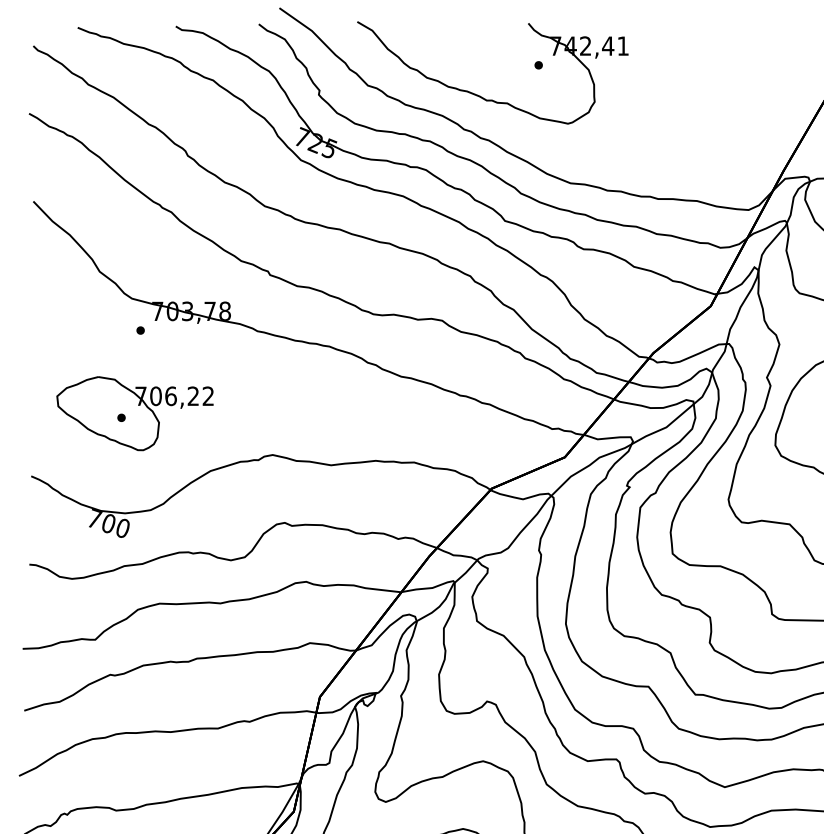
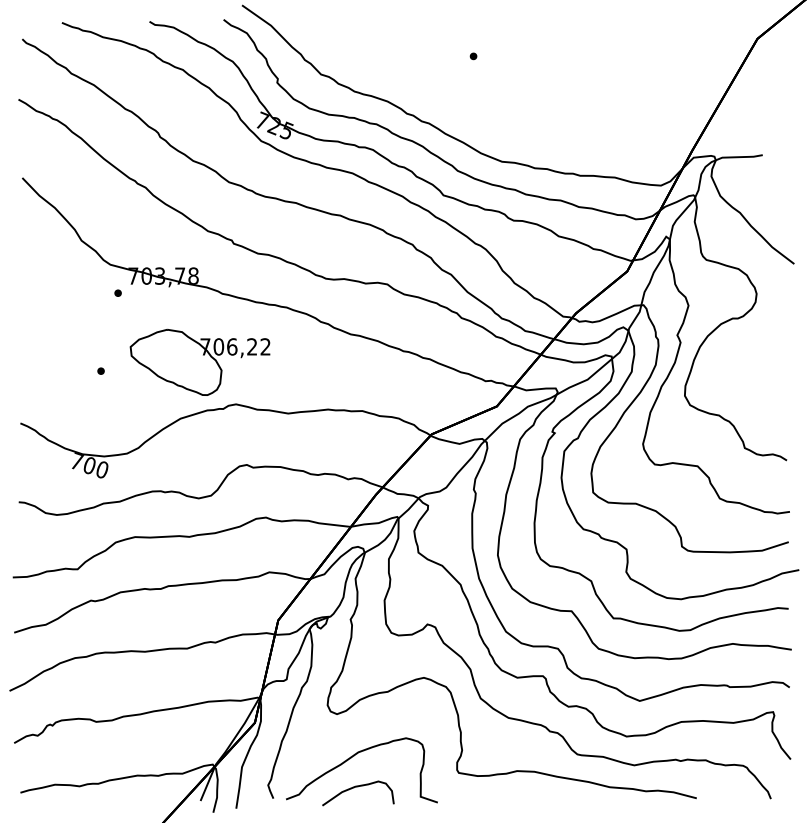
part: (480, 95) -> (421, 83), removed
part: (134, 412) -> (199, 361), moved

